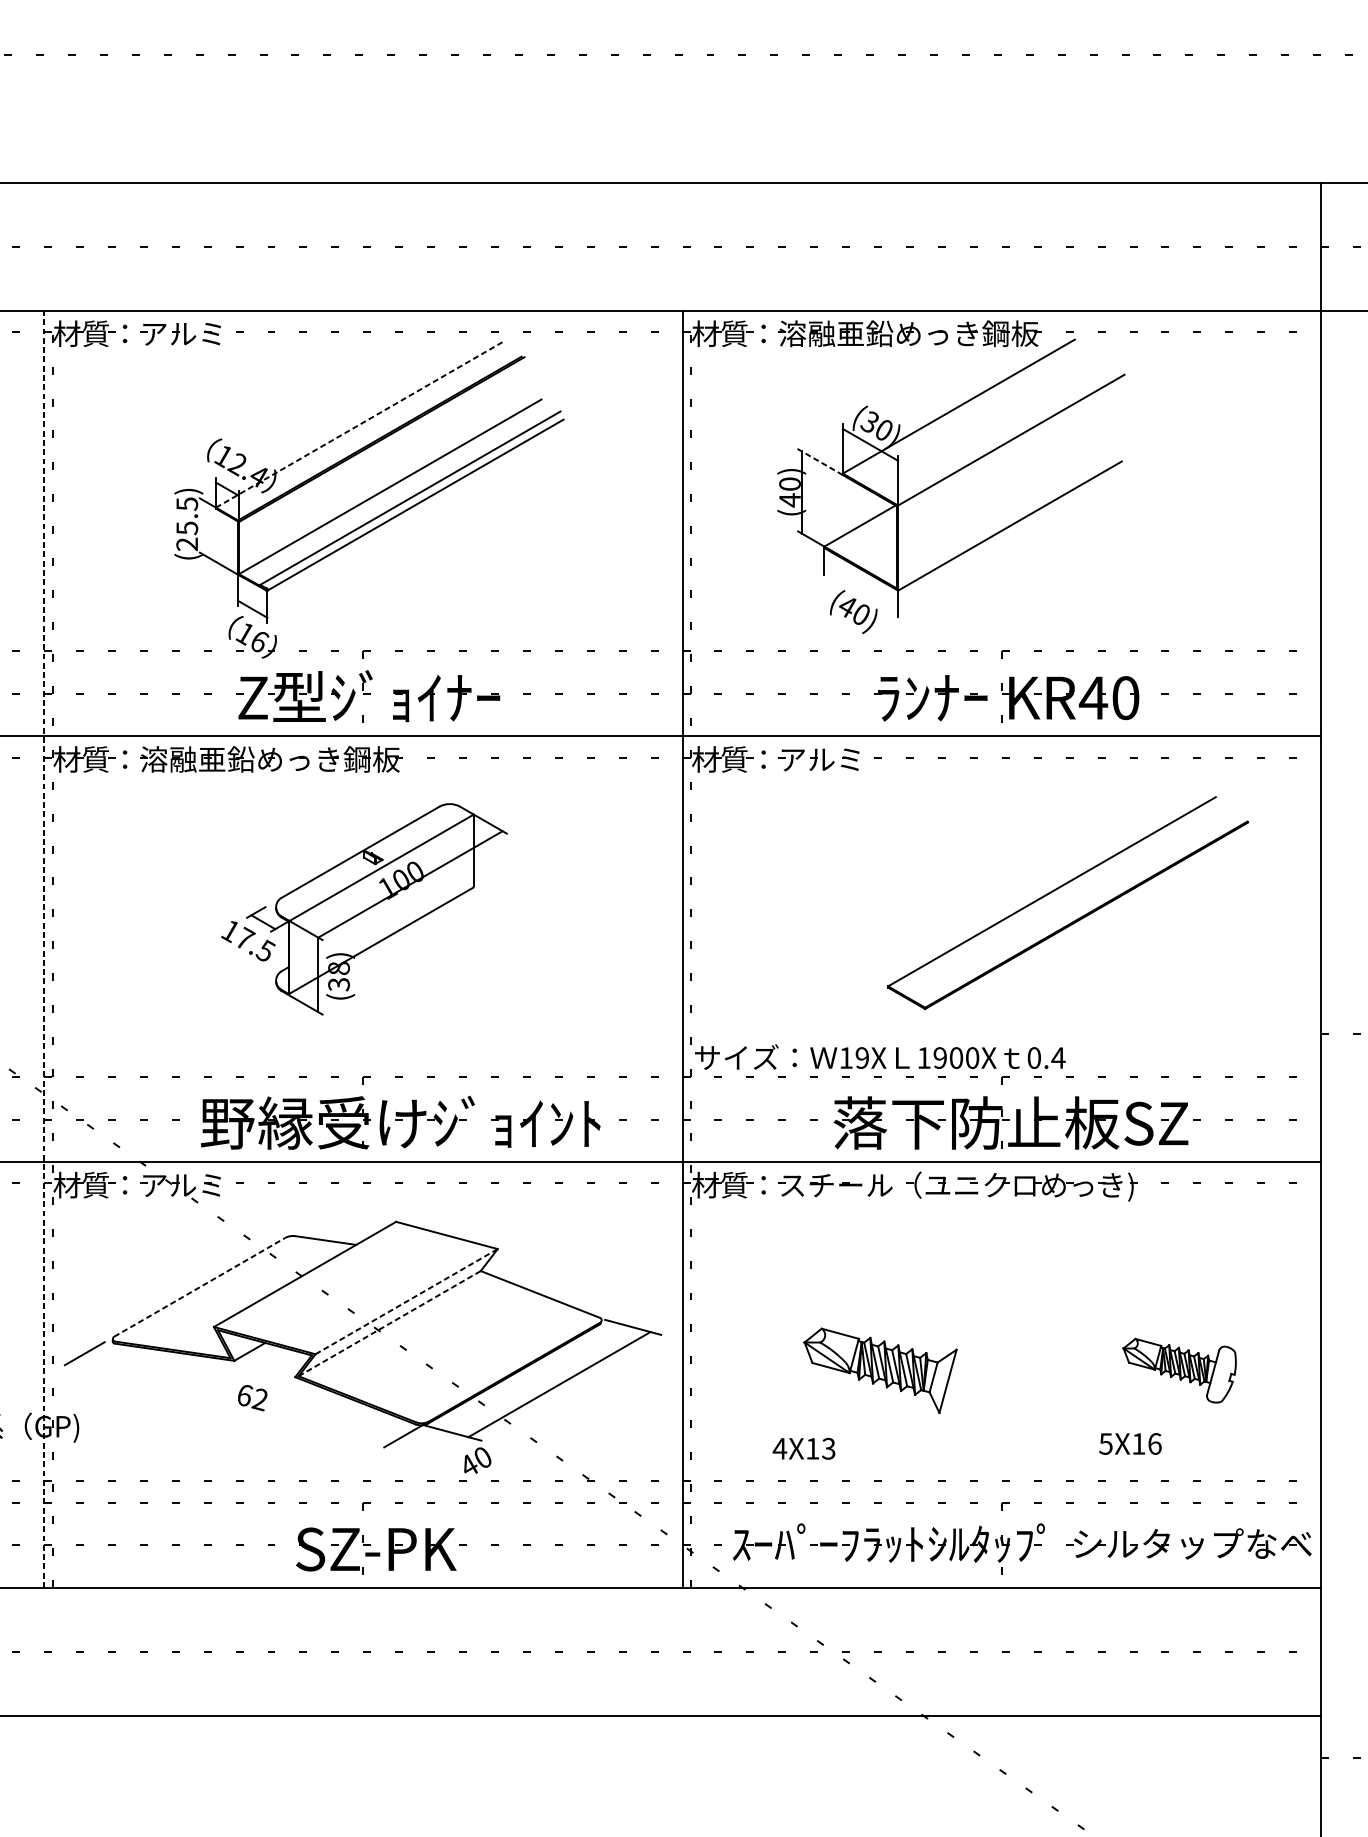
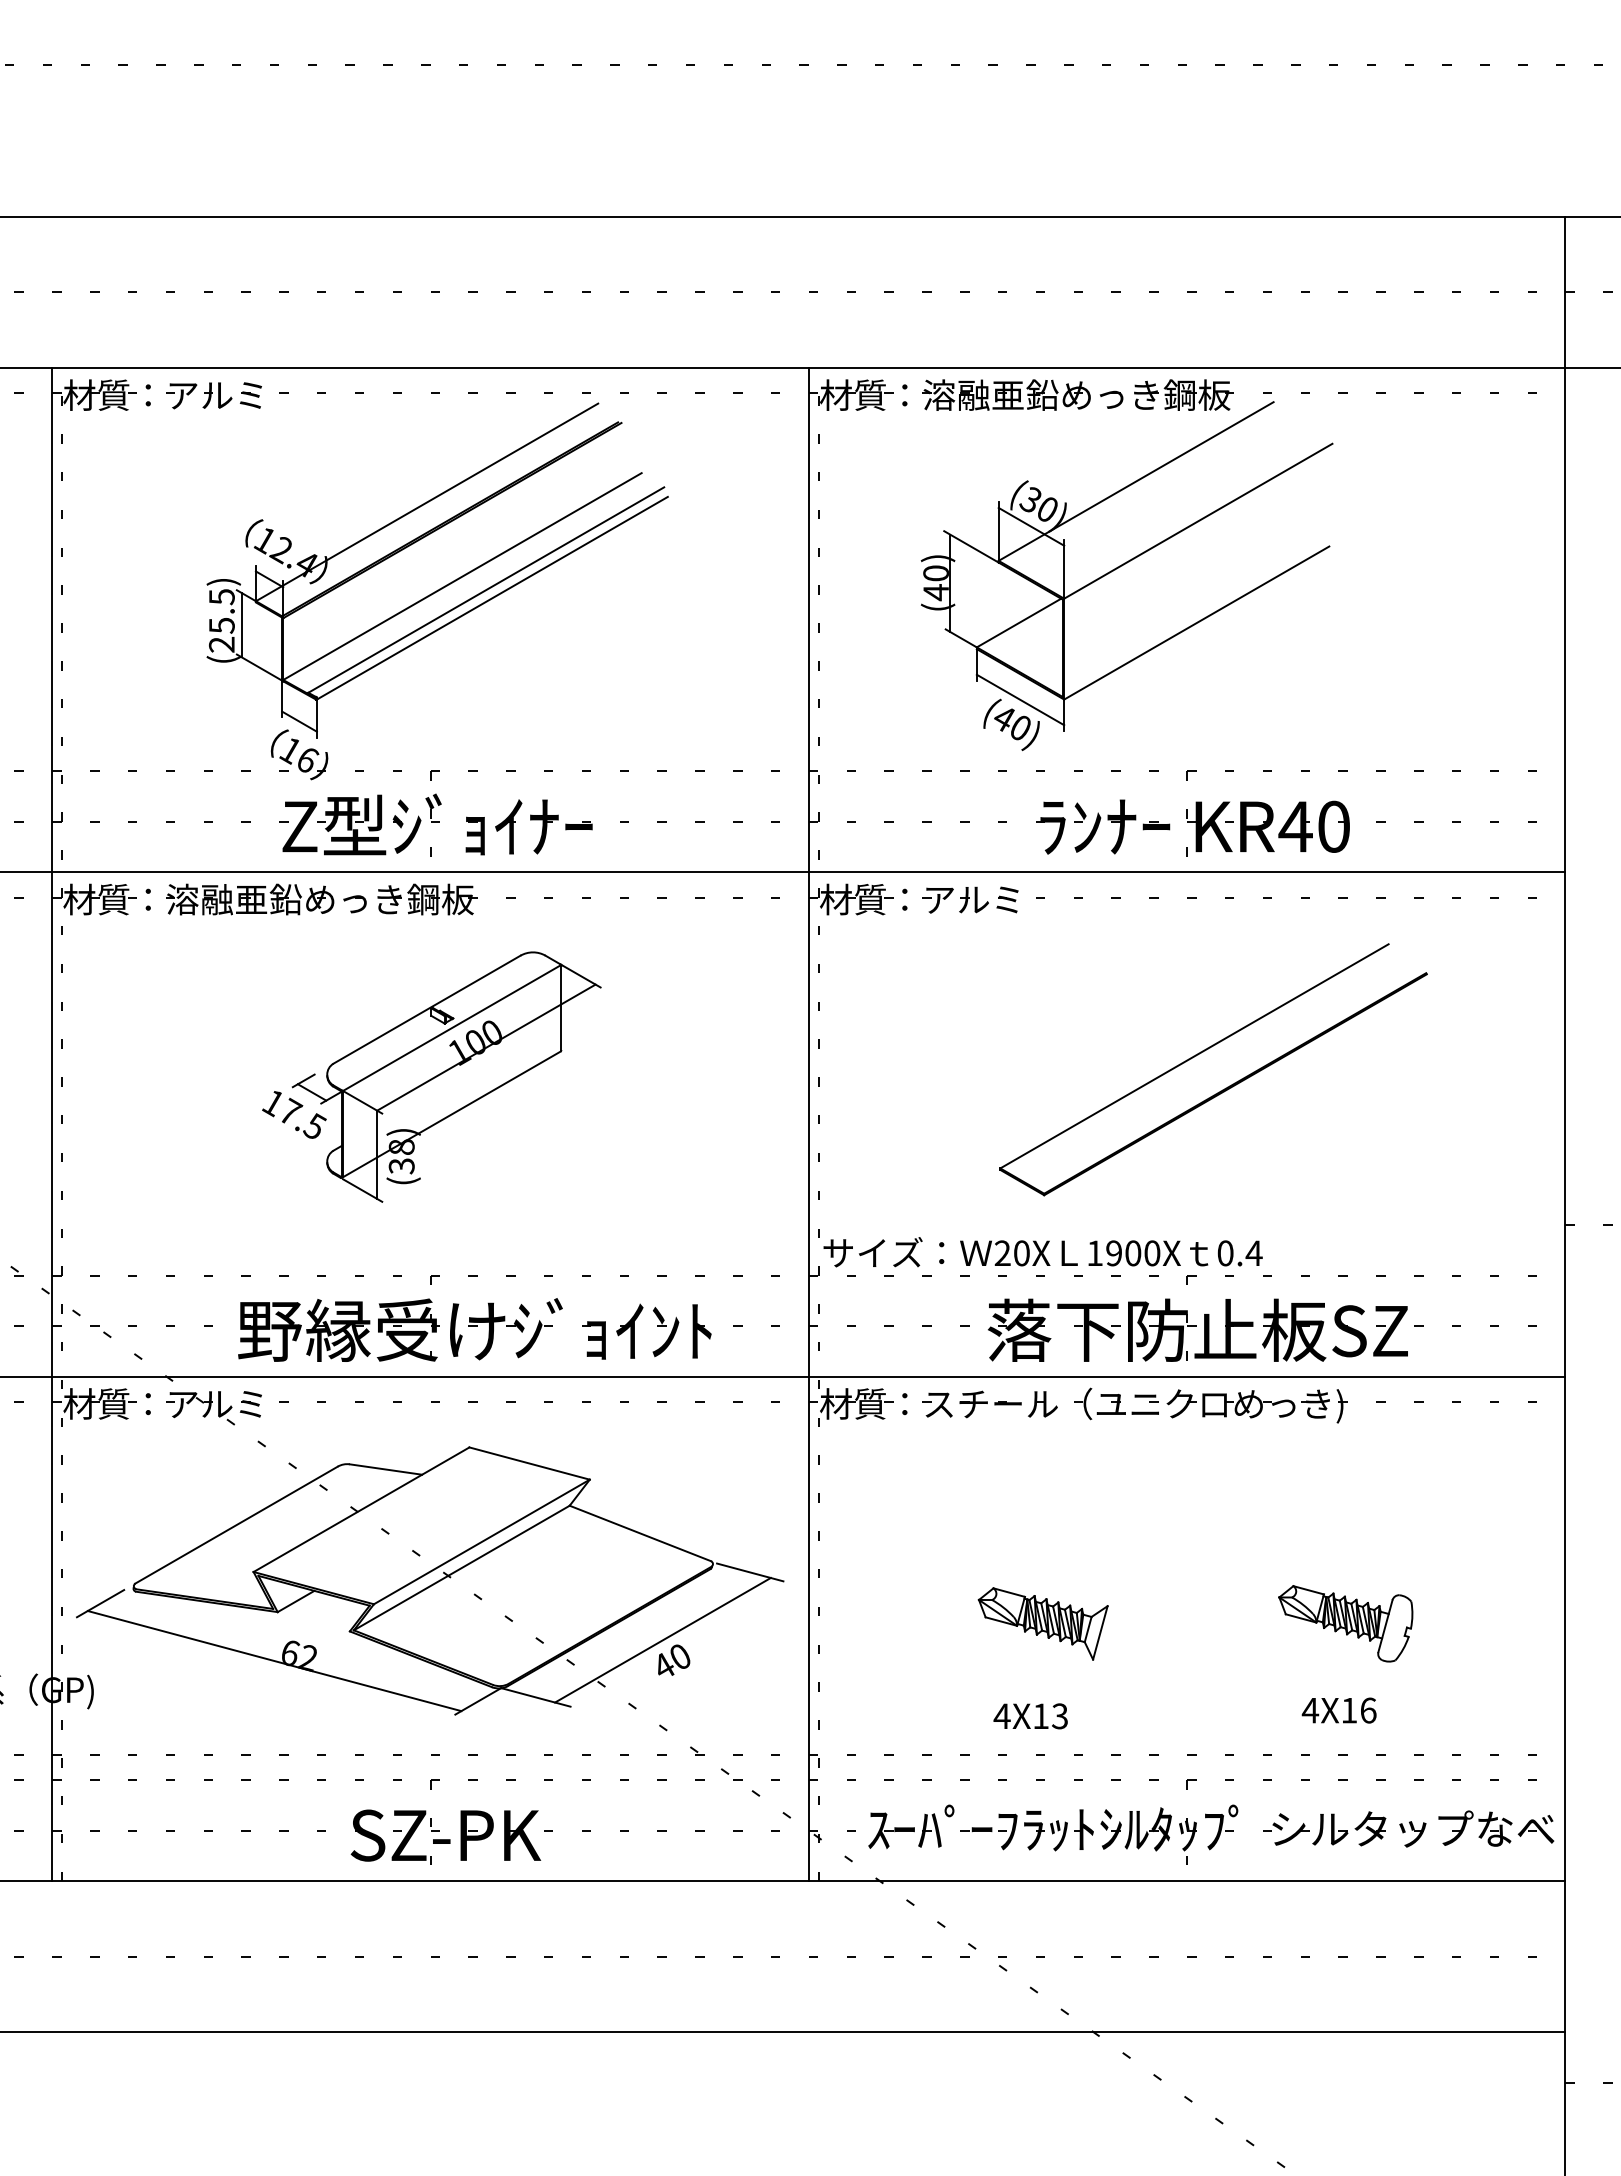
line: (360, 424) -> (427, 502), dashed -> solid
line: (819, 461) -> (971, 546), dashed -> solid
line: (203, 528) -> (241, 625), added
line: (861, 590) -> (1020, 699), added
part: (1061, 887) -> (1205, 1051), moved
line: (44, 949) -> (52, 1124), dashed -> solid
text: (853, 1058) -> (1011, 1253), 19X -> 20X
line: (199, 1287) -> (236, 1525), dashed -> solid
line: (406, 1301) -> (481, 1541), dashed -> solid
line: (389, 1324) -> (461, 1568), dashed -> solid
part: (879, 1370) -> (1042, 1623), size x0.71
part: (1179, 1370) -> (1345, 1623), moved
line: (231, 1402) -> (274, 1661), added
text: (1106, 1443) -> (1310, 1710), 5X16 -> 4X16
text: (803, 1448) -> (1030, 1716), moved
text: (478, 1459) -> (674, 1659), moved

